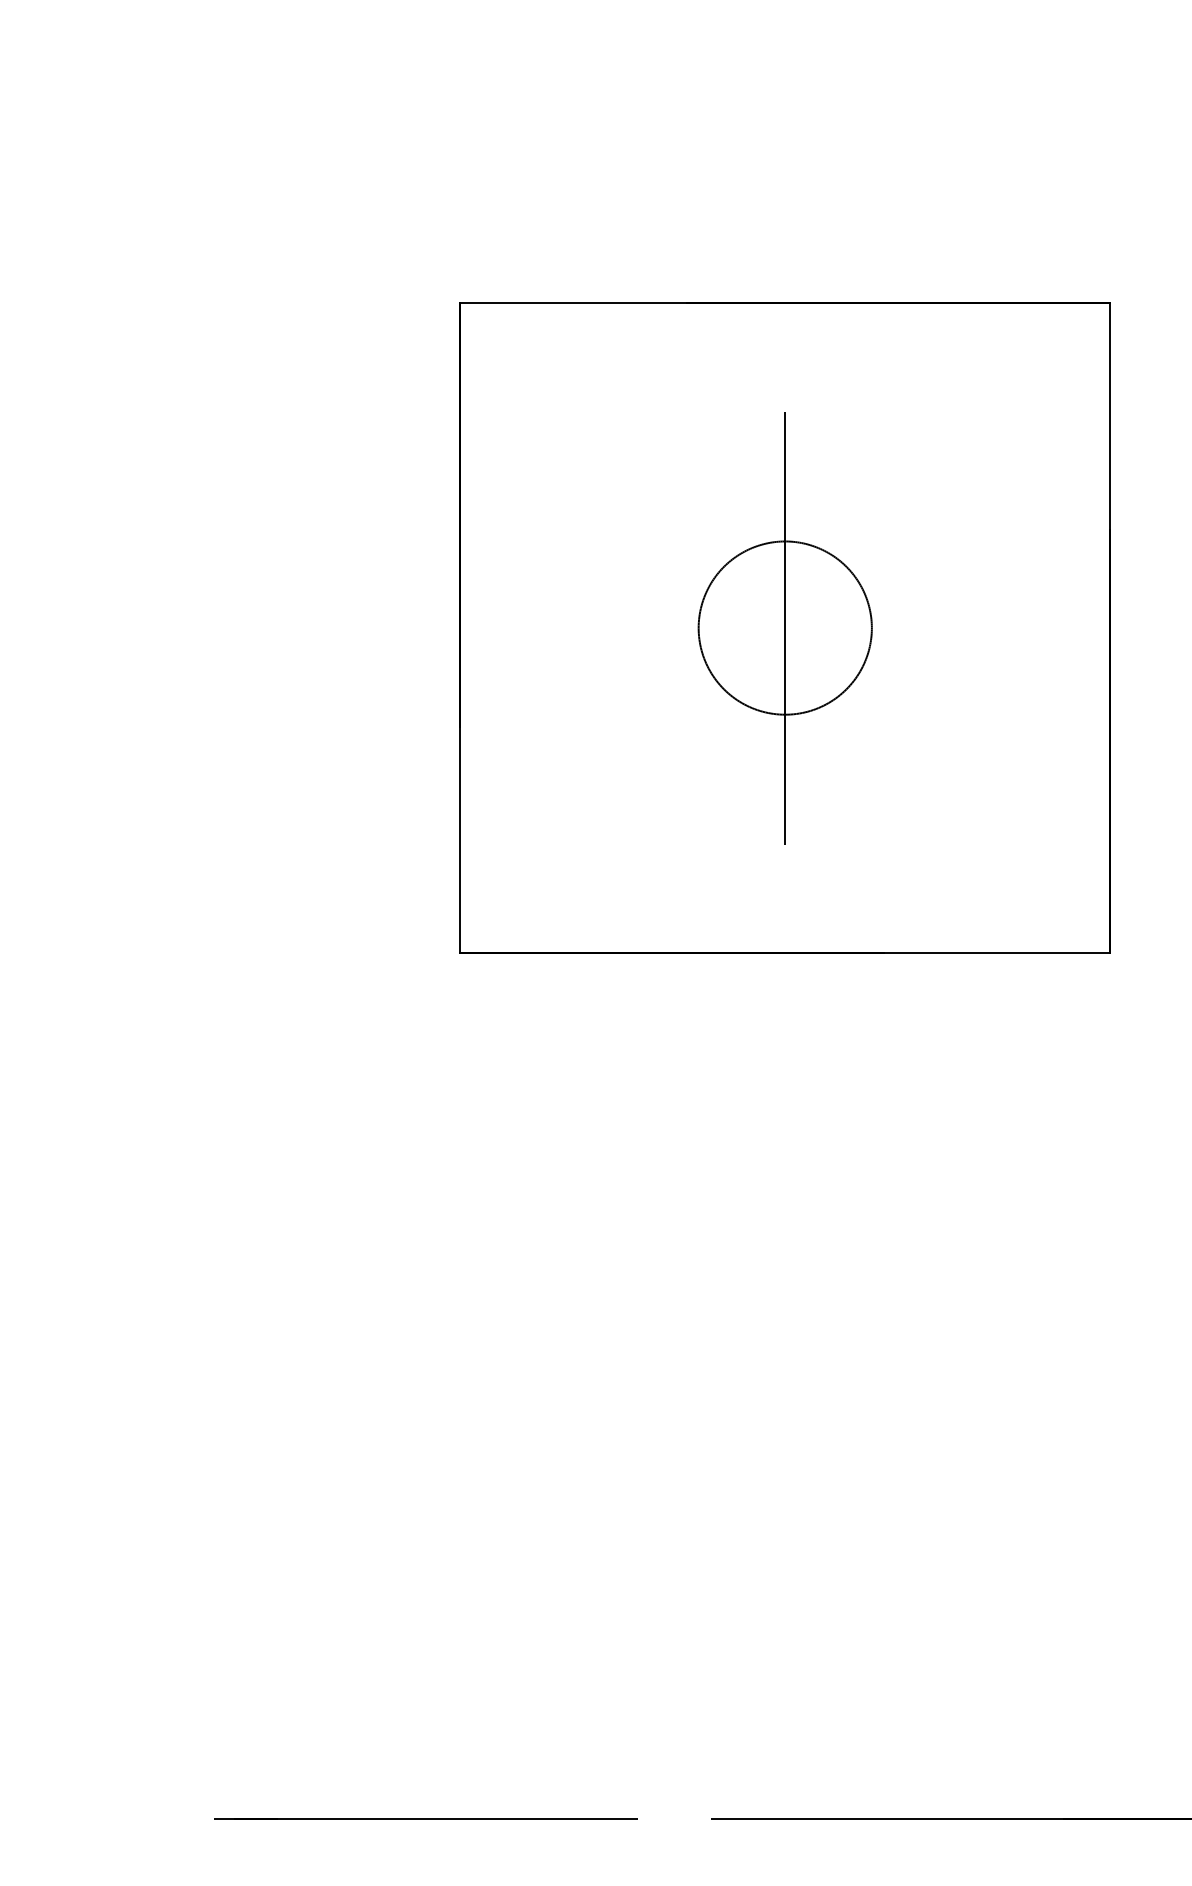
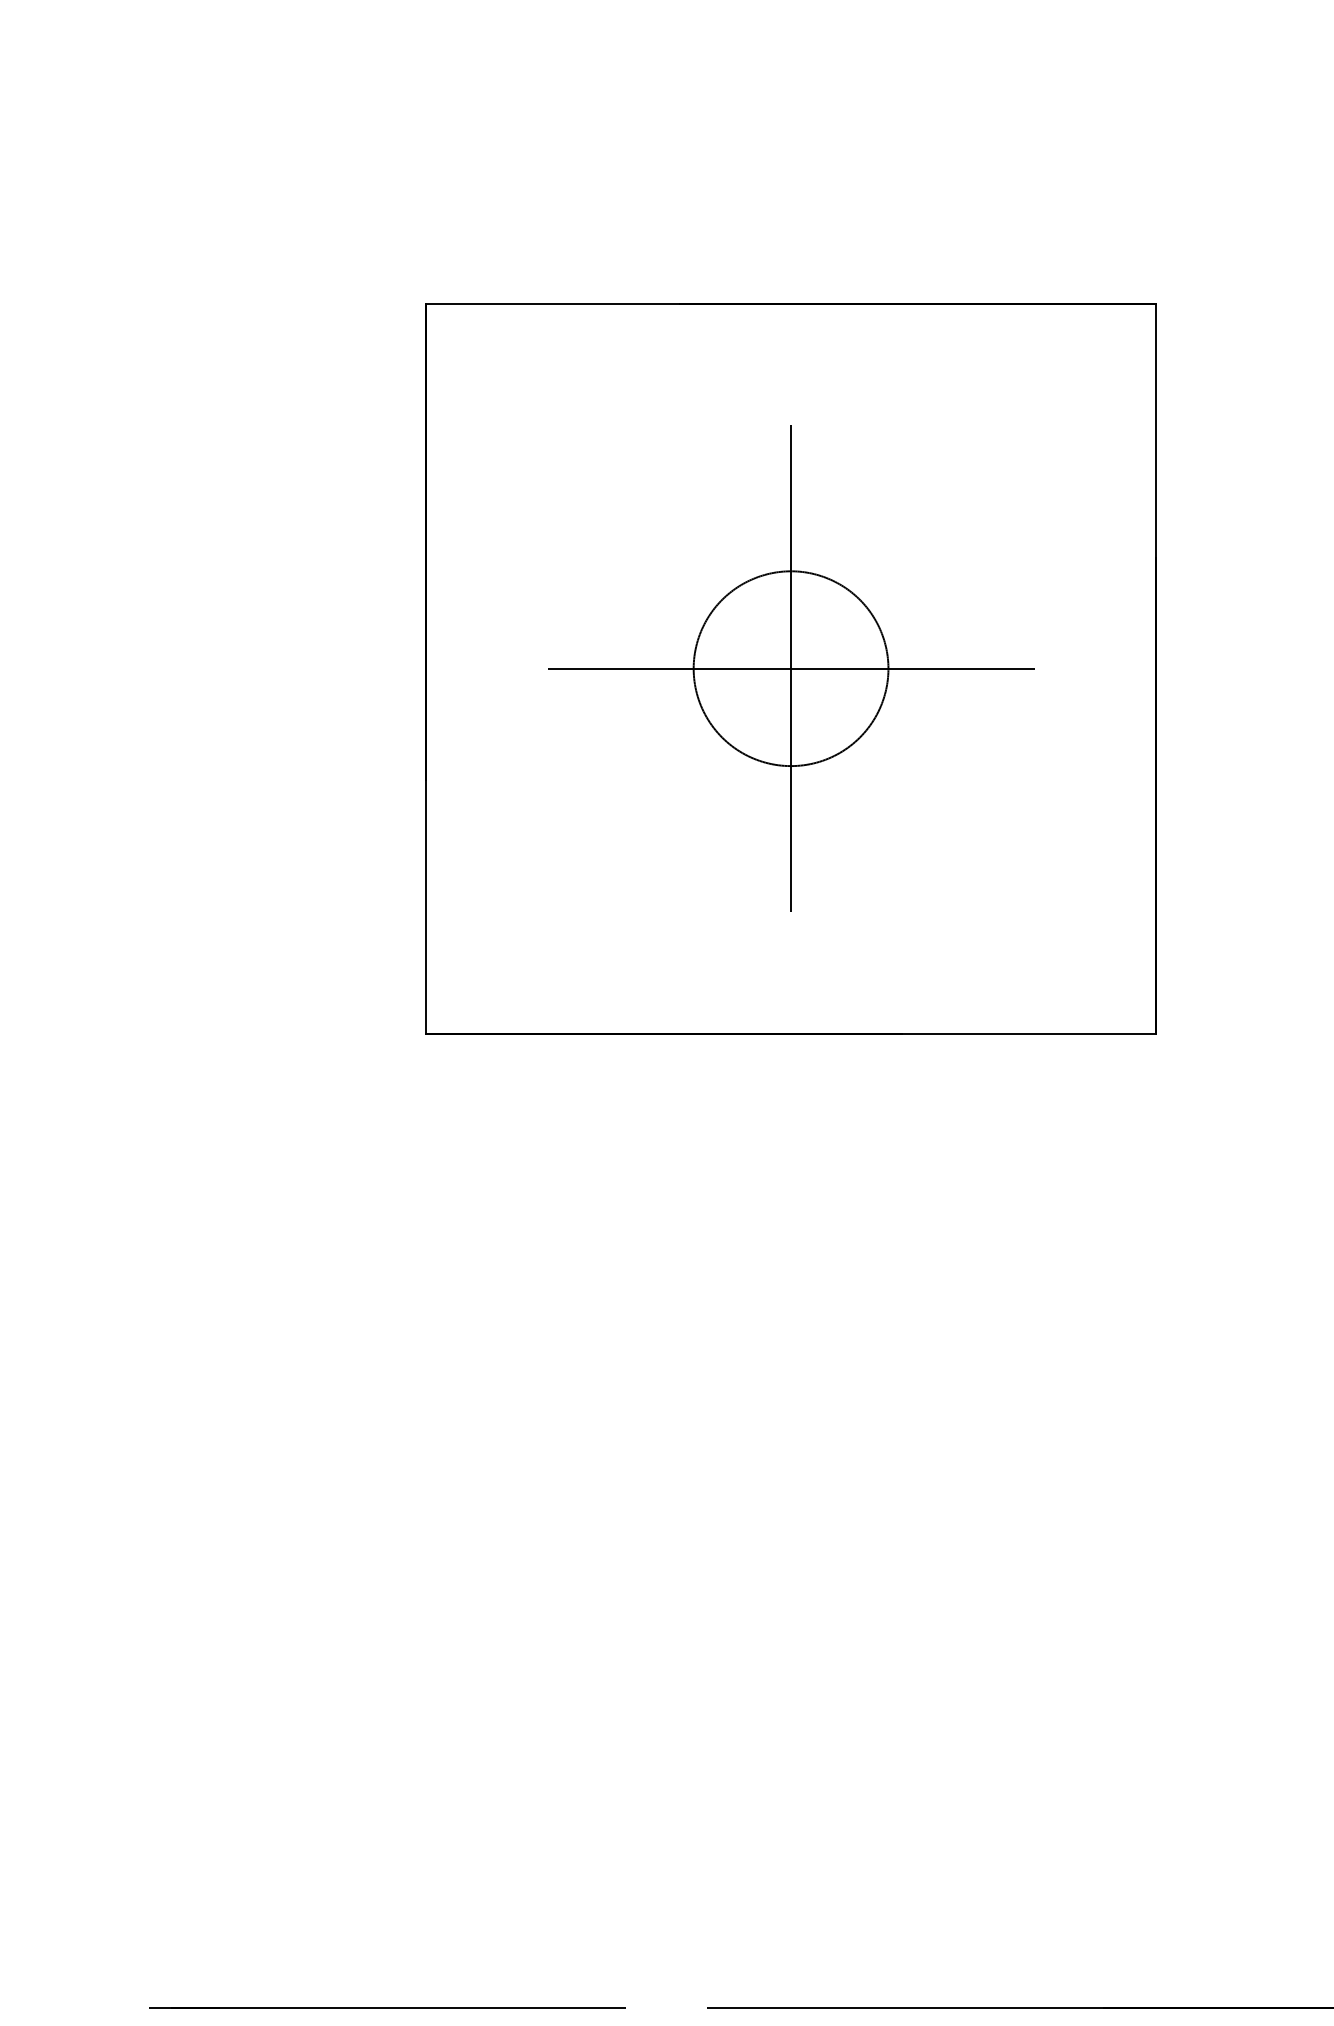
line: (784, 628) -> (790, 669), added

